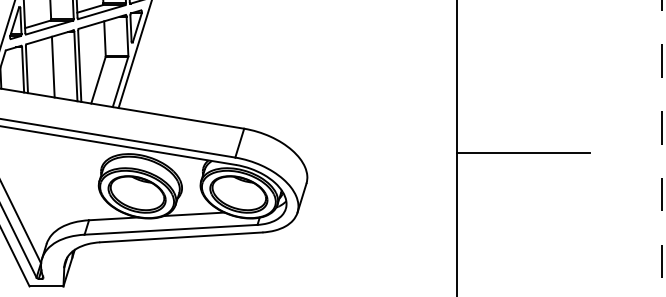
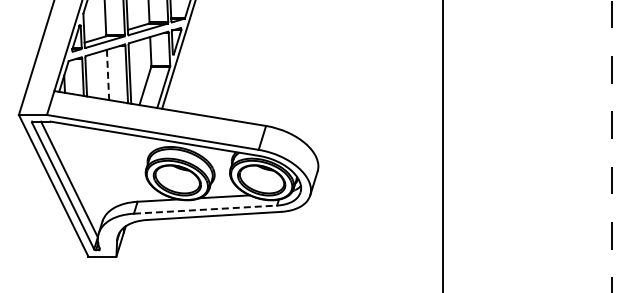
line: (53, 67) -> (108, 75), solid -> dashed
line: (523, 153) -> (497, 146), removed
line: (171, 229) -> (205, 209), solid -> dashed

